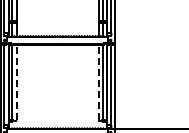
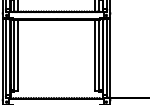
line: (16, 82) -> (17, 55), dashed -> solid
line: (98, 82) -> (94, 55), dashed -> solid

